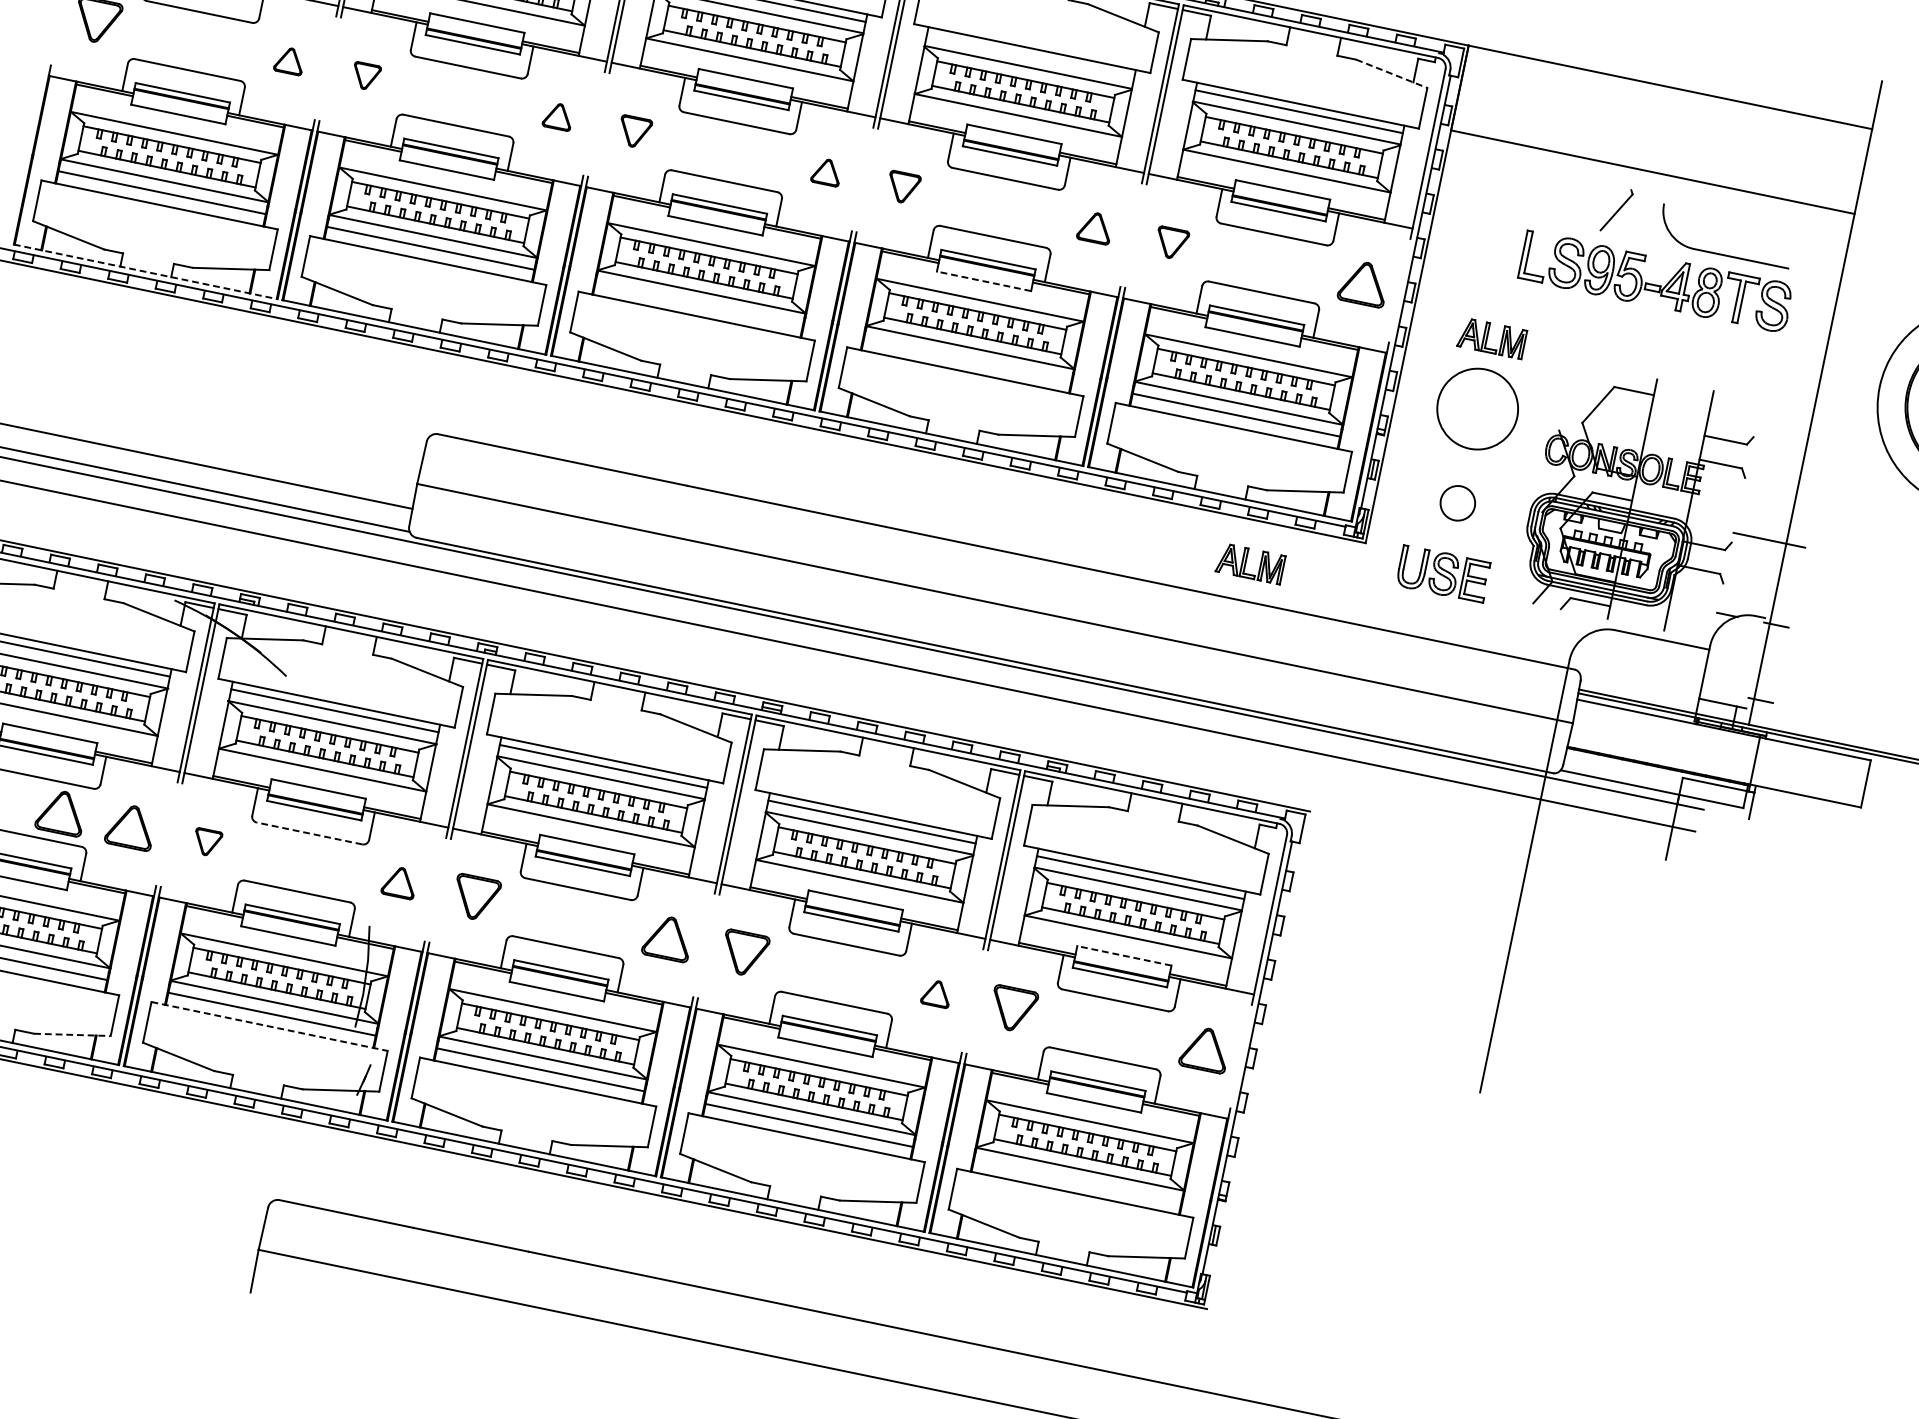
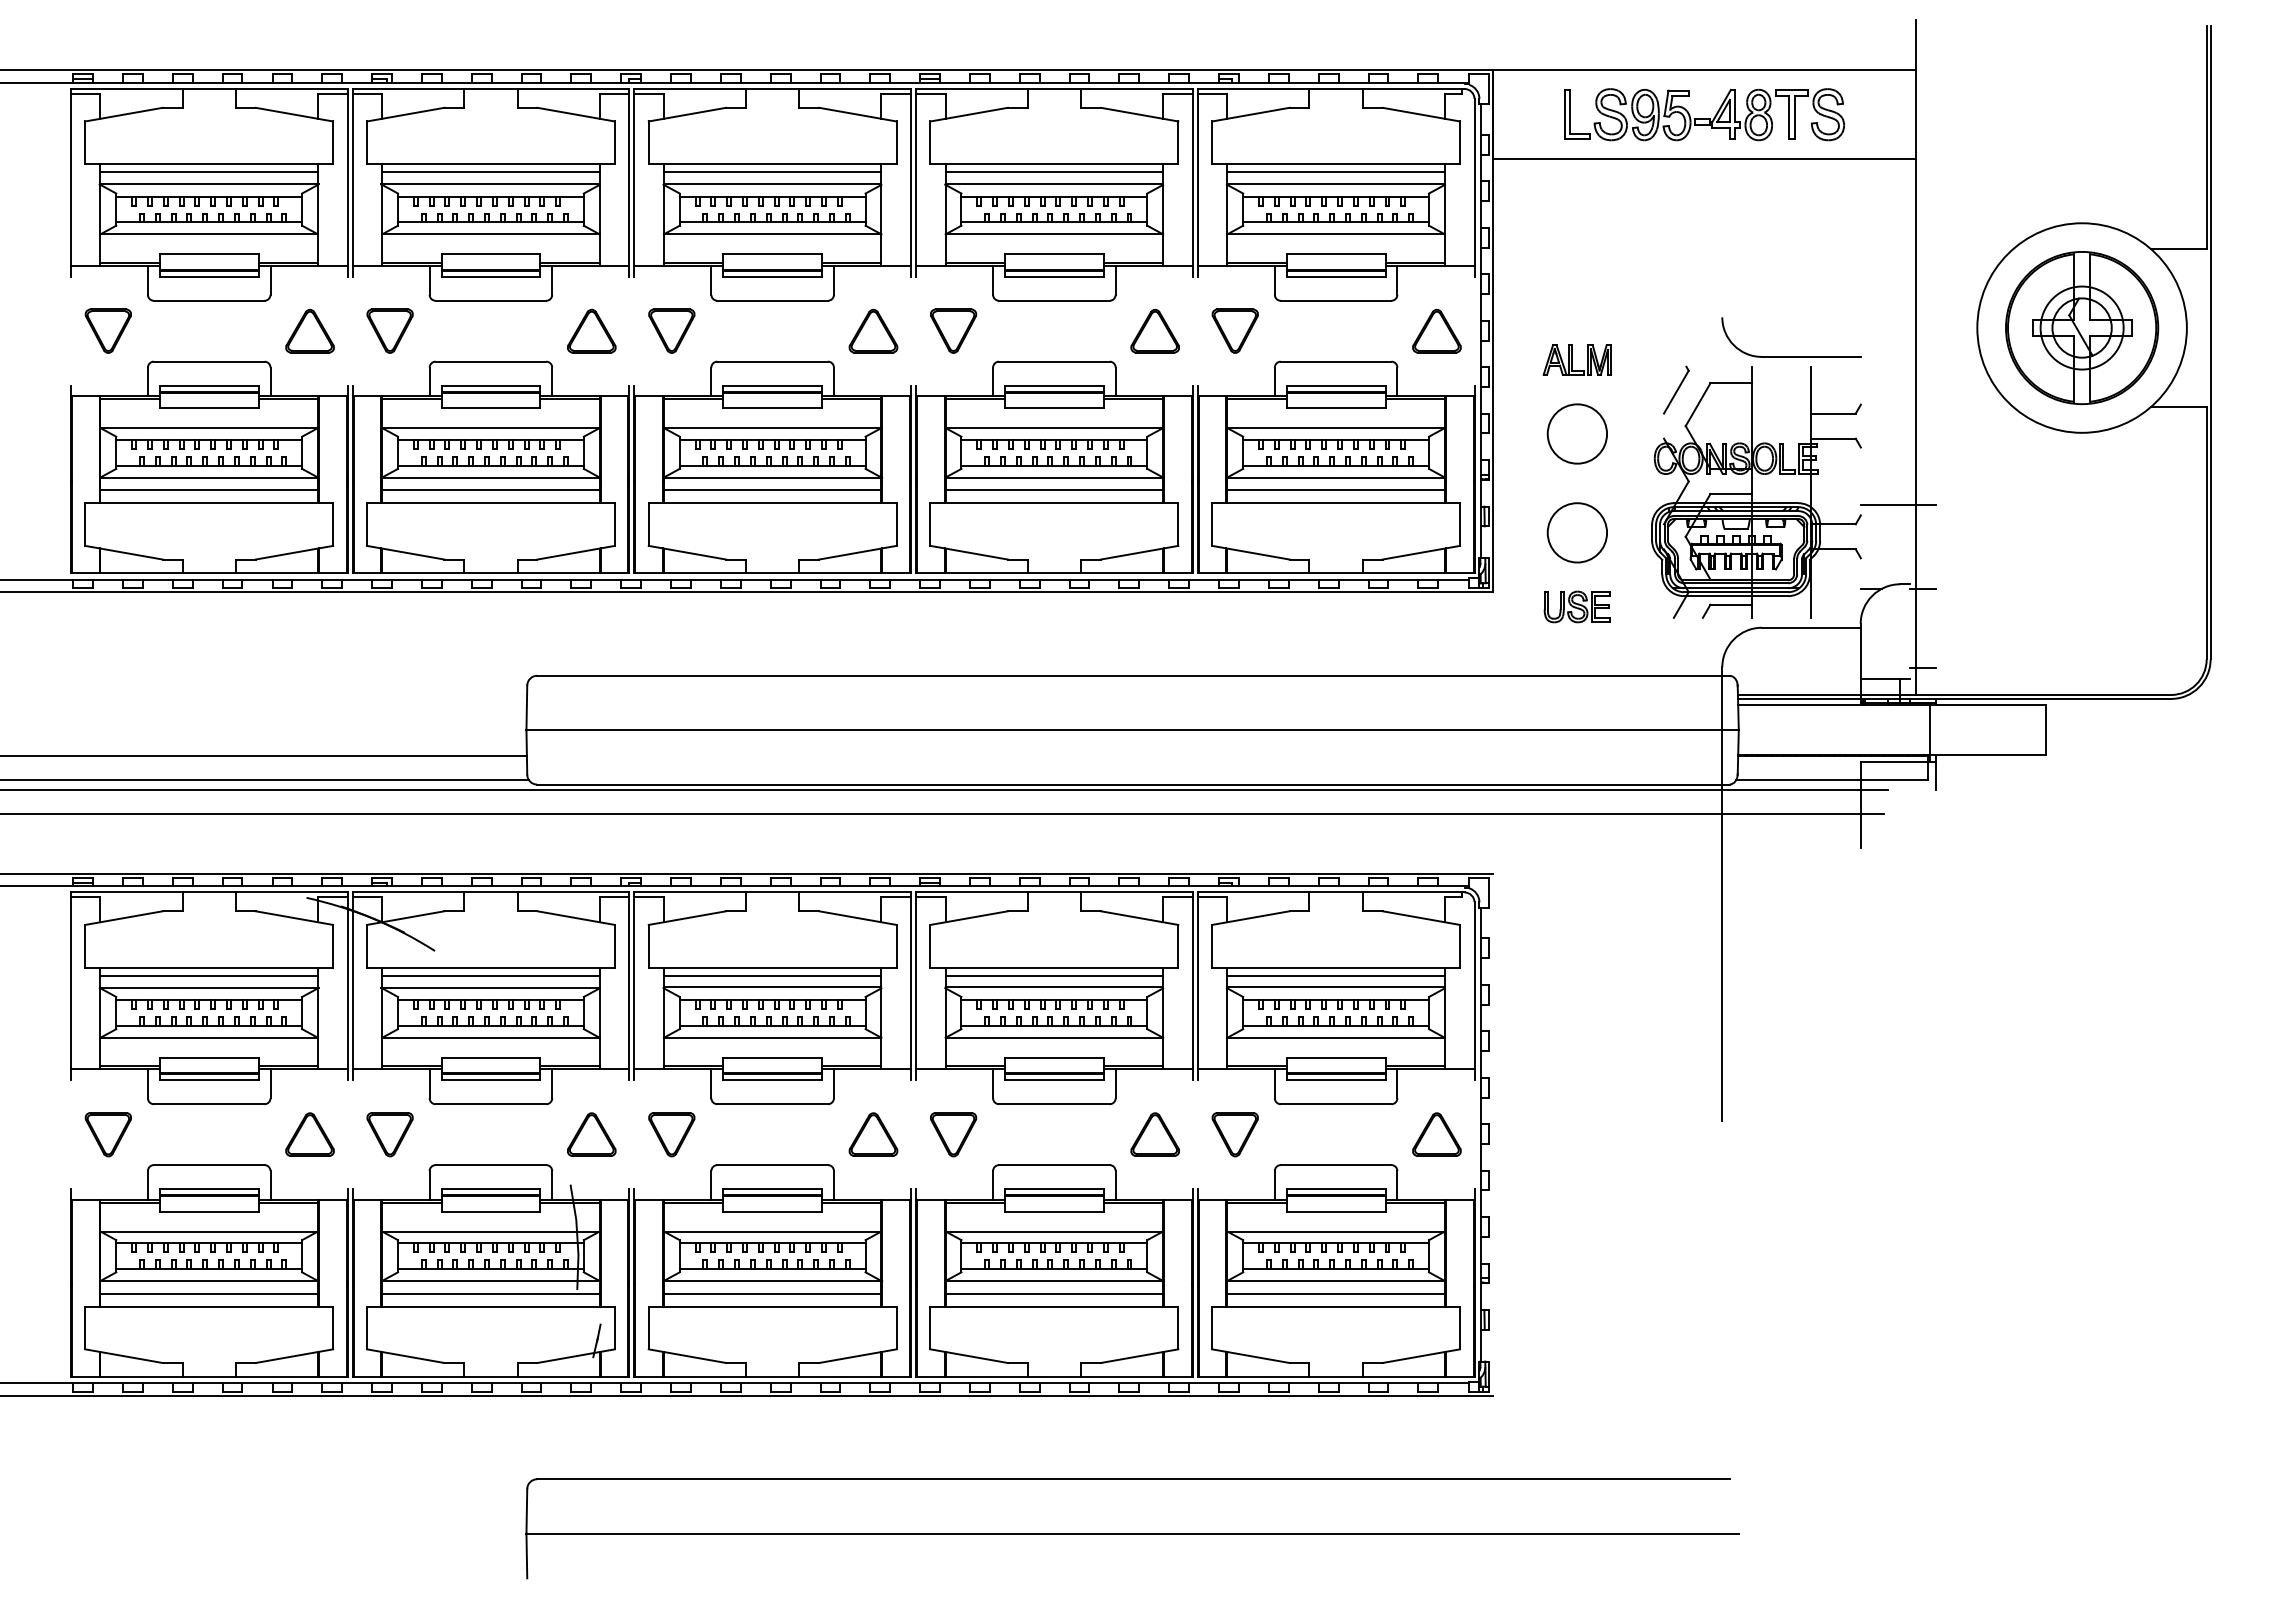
line: (1030, 56) -> (1054, 172), added
part: (289, 60) -> (309, 330), size x1.67
line: (1392, 73) -> (1421, 114), dashed -> solid
part: (365, 75) -> (389, 330), size x1.67
part: (558, 115) -> (591, 330), size x1.67
part: (634, 131) -> (671, 330), size x1.43
part: (826, 171) -> (873, 330), size x1.67
part: (903, 187) -> (953, 330), size x1.43
part: (1617, 209) -> (1676, 389), moved
part: (1094, 226) -> (1154, 330), size x1.43
part: (1171, 242) -> (1234, 330), size x1.43
part: (1722, 254) -> (1791, 356), moved
line: (146, 272) -> (209, 573), dashed -> solid
line: (983, 281) -> (1053, 408), dashed -> solid
part: (1656, 281) -> (1704, 114), moved
line: (699, 304) -> (772, 490), added
line: (967, 359) -> (1054, 490), added
circle: (1476, 408) -> (1576, 433), size x0.71
circle: (1457, 502) -> (1576, 532), size x1.67
part: (1249, 563) -> (1380, 636), removed
part: (1442, 573) -> (1576, 606), size x0.71
part: (61, 812) -> (236, 1134), removed
line: (309, 833) -> (490, 1104), dashed -> solid
part: (206, 842) -> (389, 1134), size x1.67
part: (399, 882) -> (591, 1134), size x1.43
line: (1123, 955) -> (1335, 1057), dashed -> solid
part: (936, 993) -> (1154, 1134), size x1.67
line: (269, 1026) -> (490, 1306), dashed -> solid
line: (72, 1035) -> (294, 1356), dashed -> solid
line: (1077, 1180) -> (1335, 1293), added

